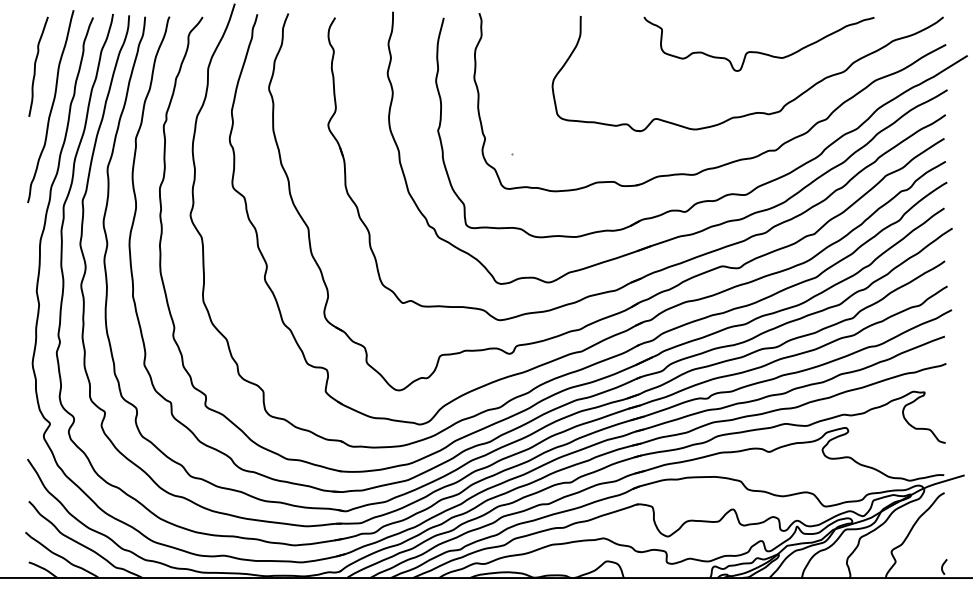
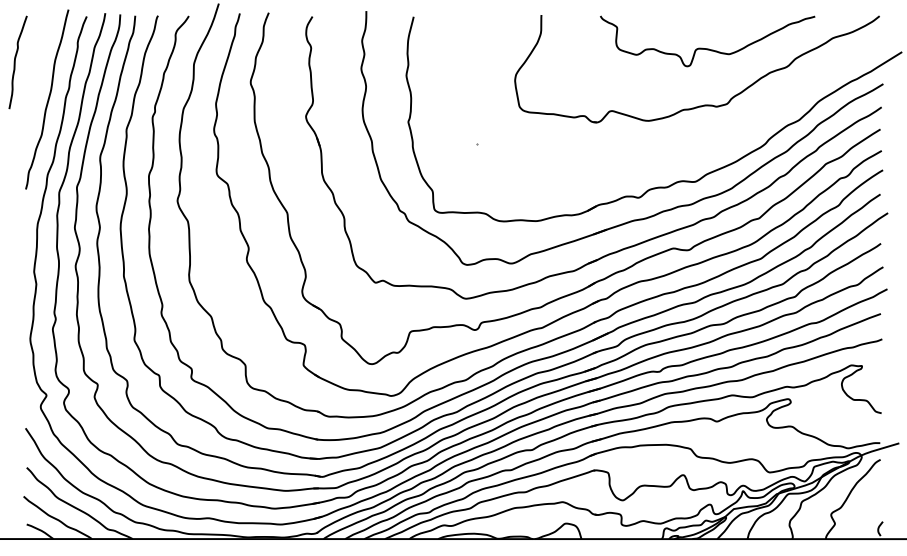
curve: (35, 66) -> (15, 62), moved
part: (728, 162) -> (679, 151), removed

